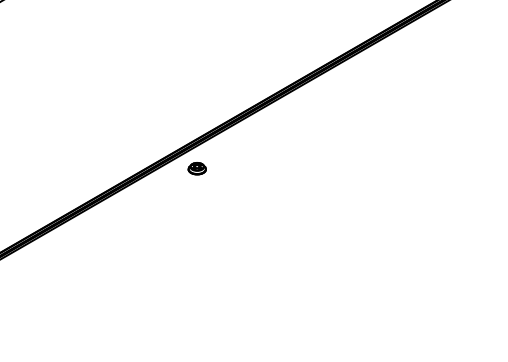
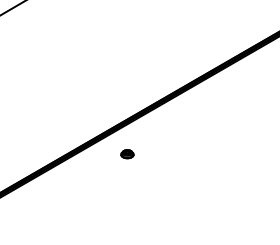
part: (196, 168) -> (126, 154), moved

